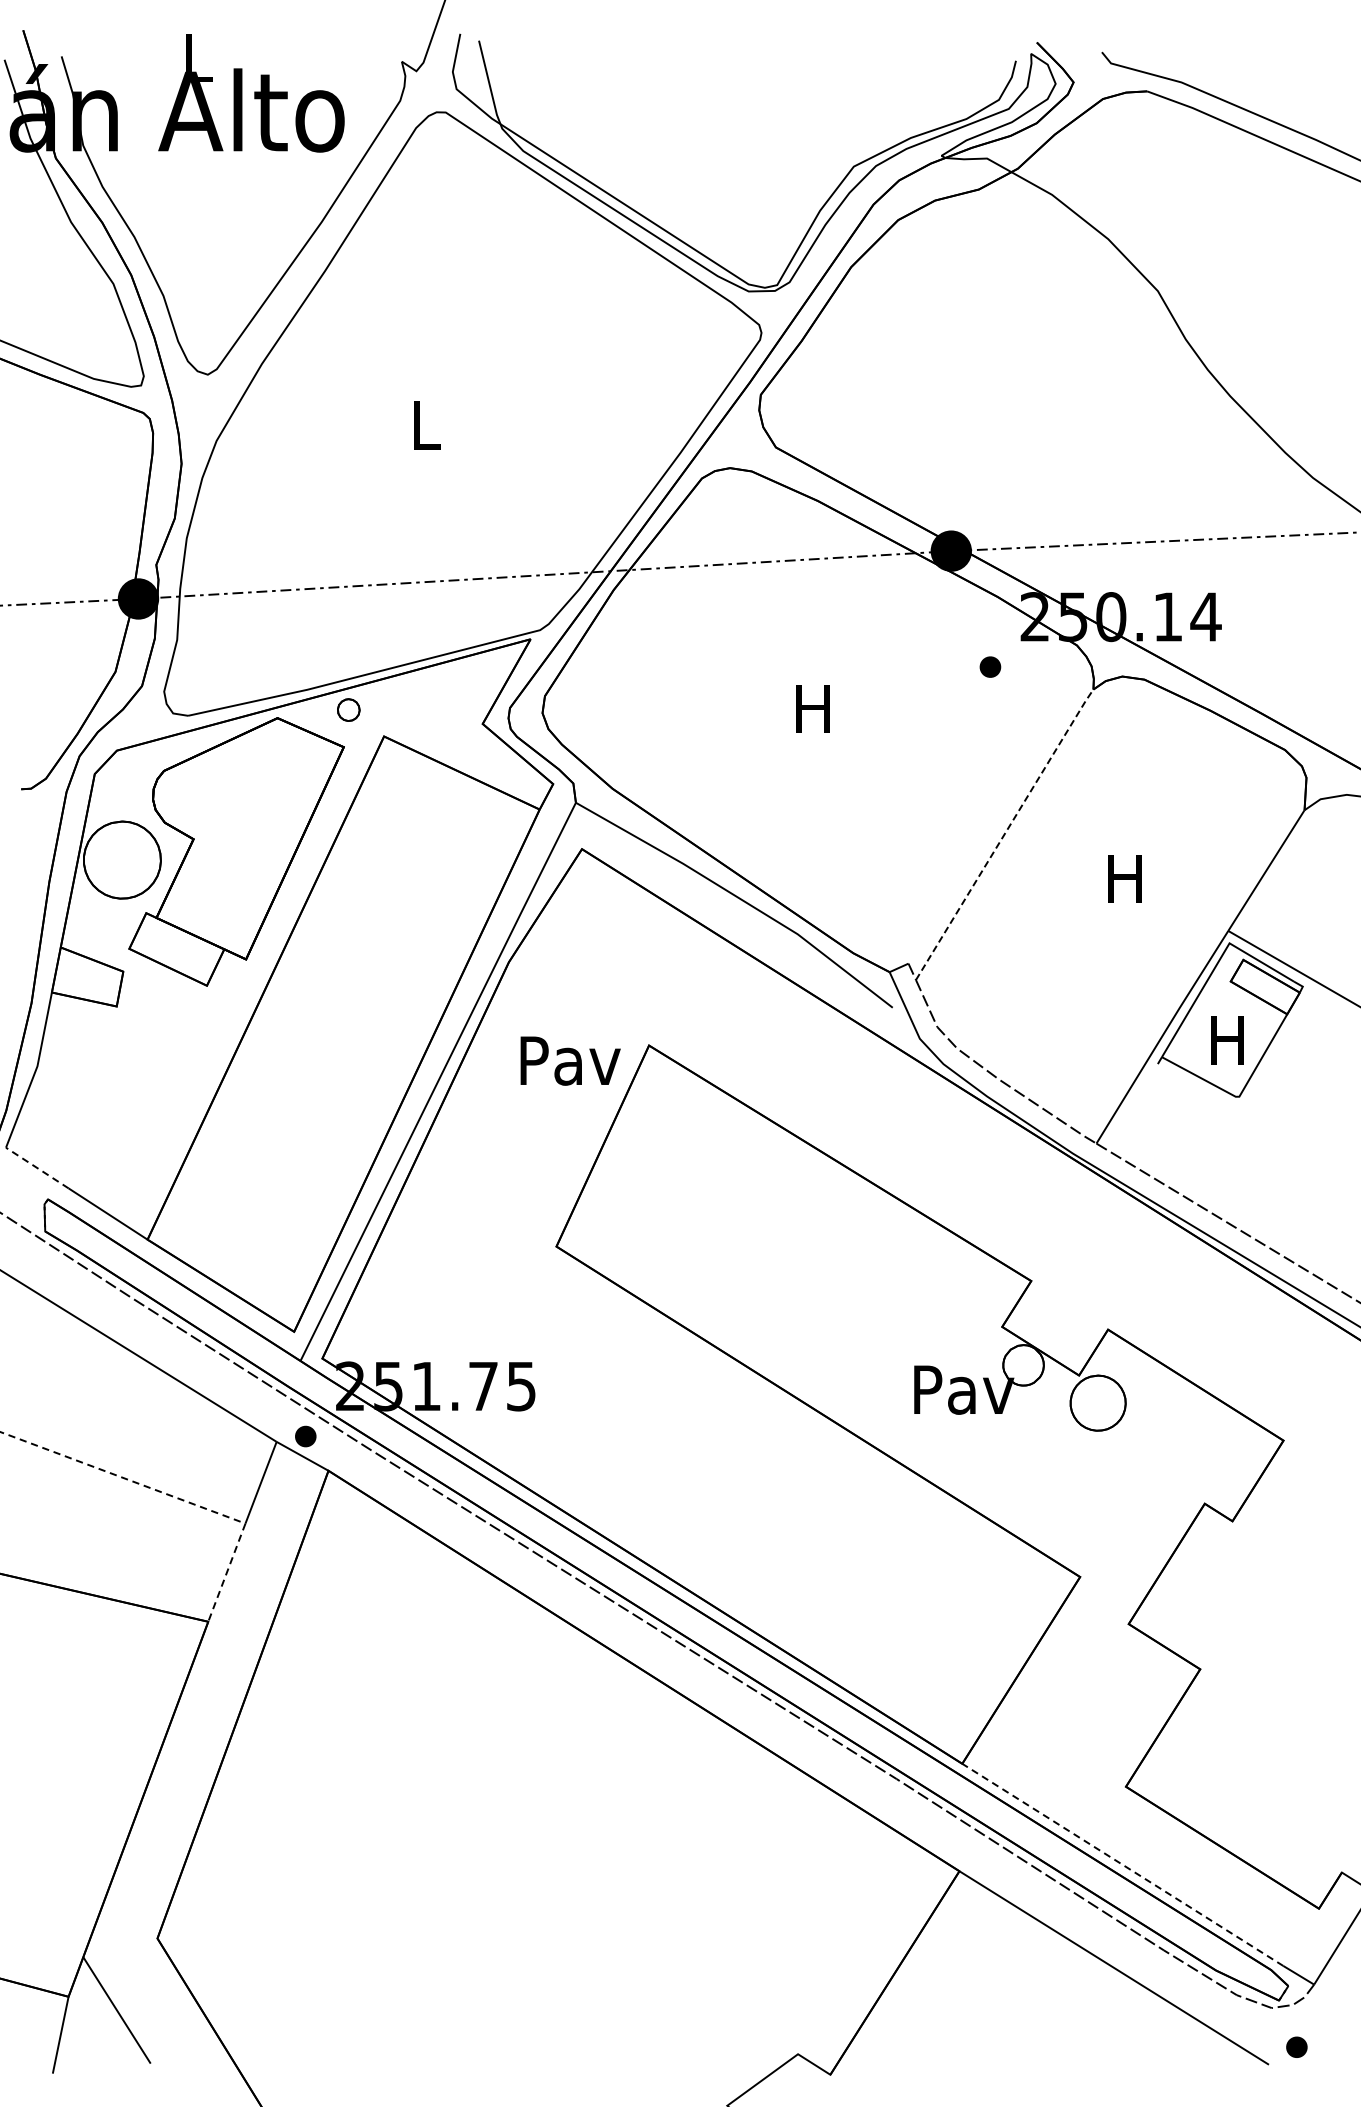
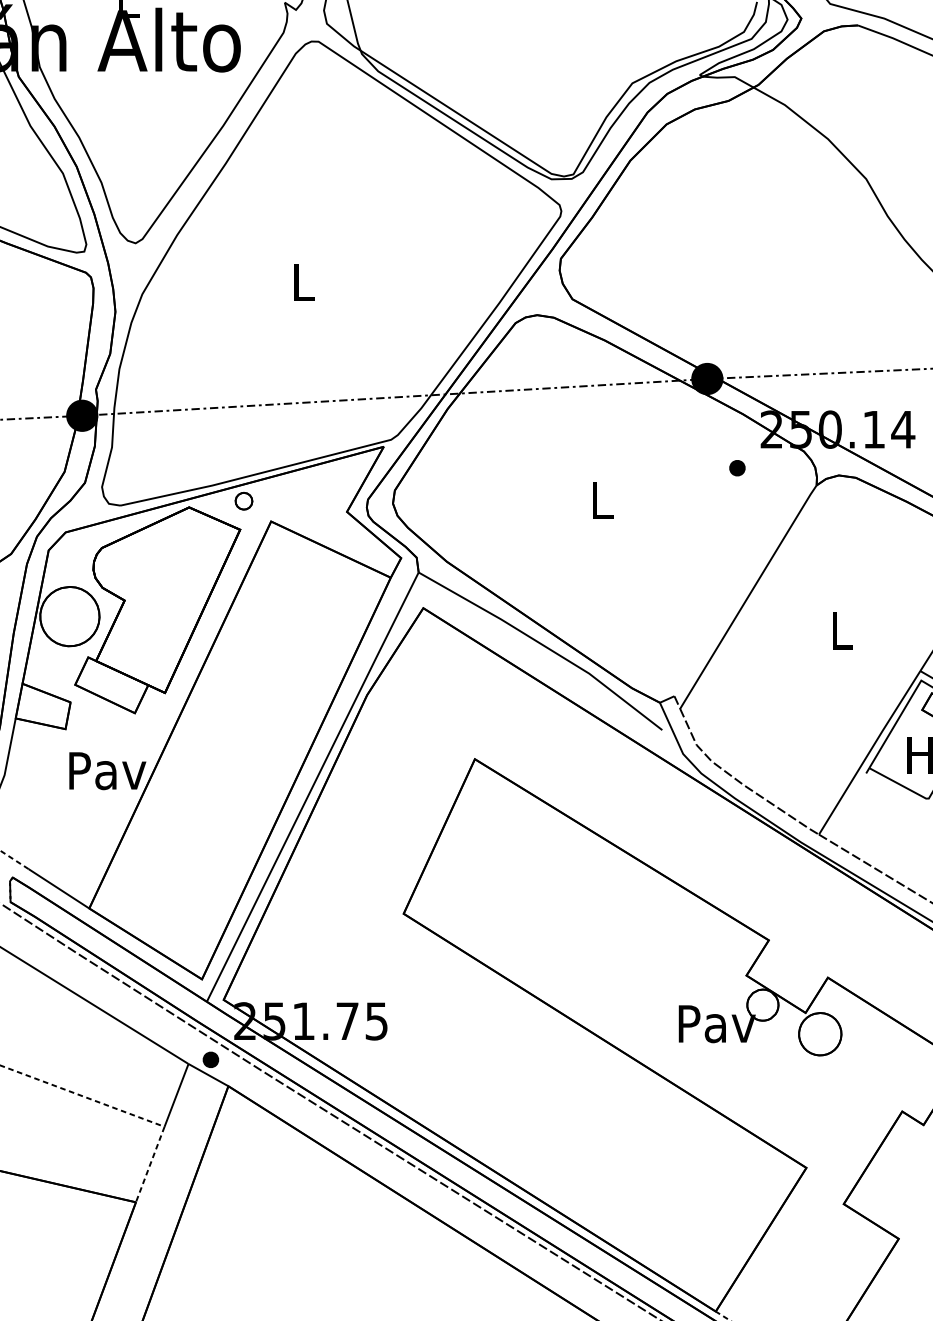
text: (812, 708) -> (600, 500), H -> L
line: (1004, 834) -> (748, 596), dashed -> solid
text: (1124, 878) -> (840, 630), H -> L
text: (570, 1060) -> (107, 770), moved

